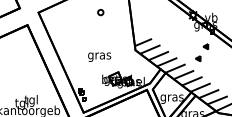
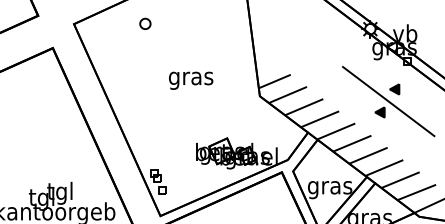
part: (100, 12) -> (144, 23), moved
line: (202, 53) -> (388, 102), added
text: (99, 56) -> (190, 79), moved

